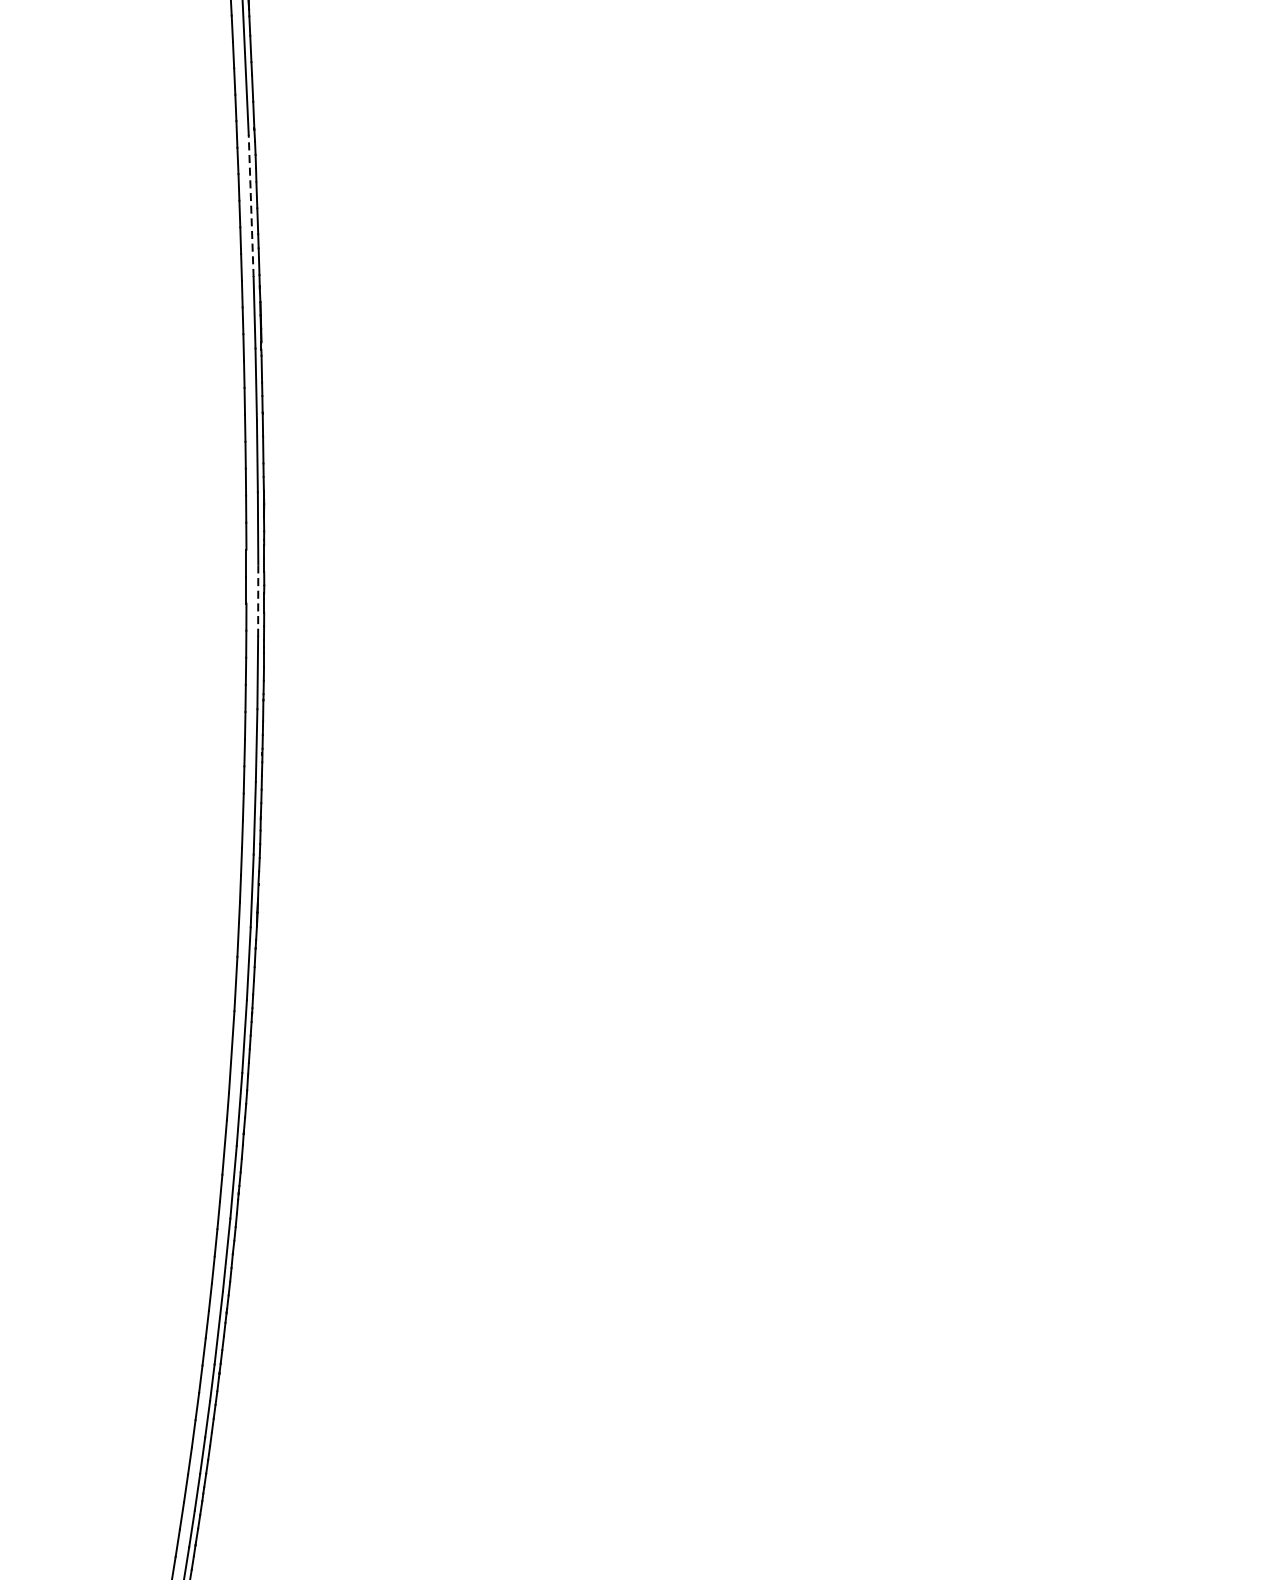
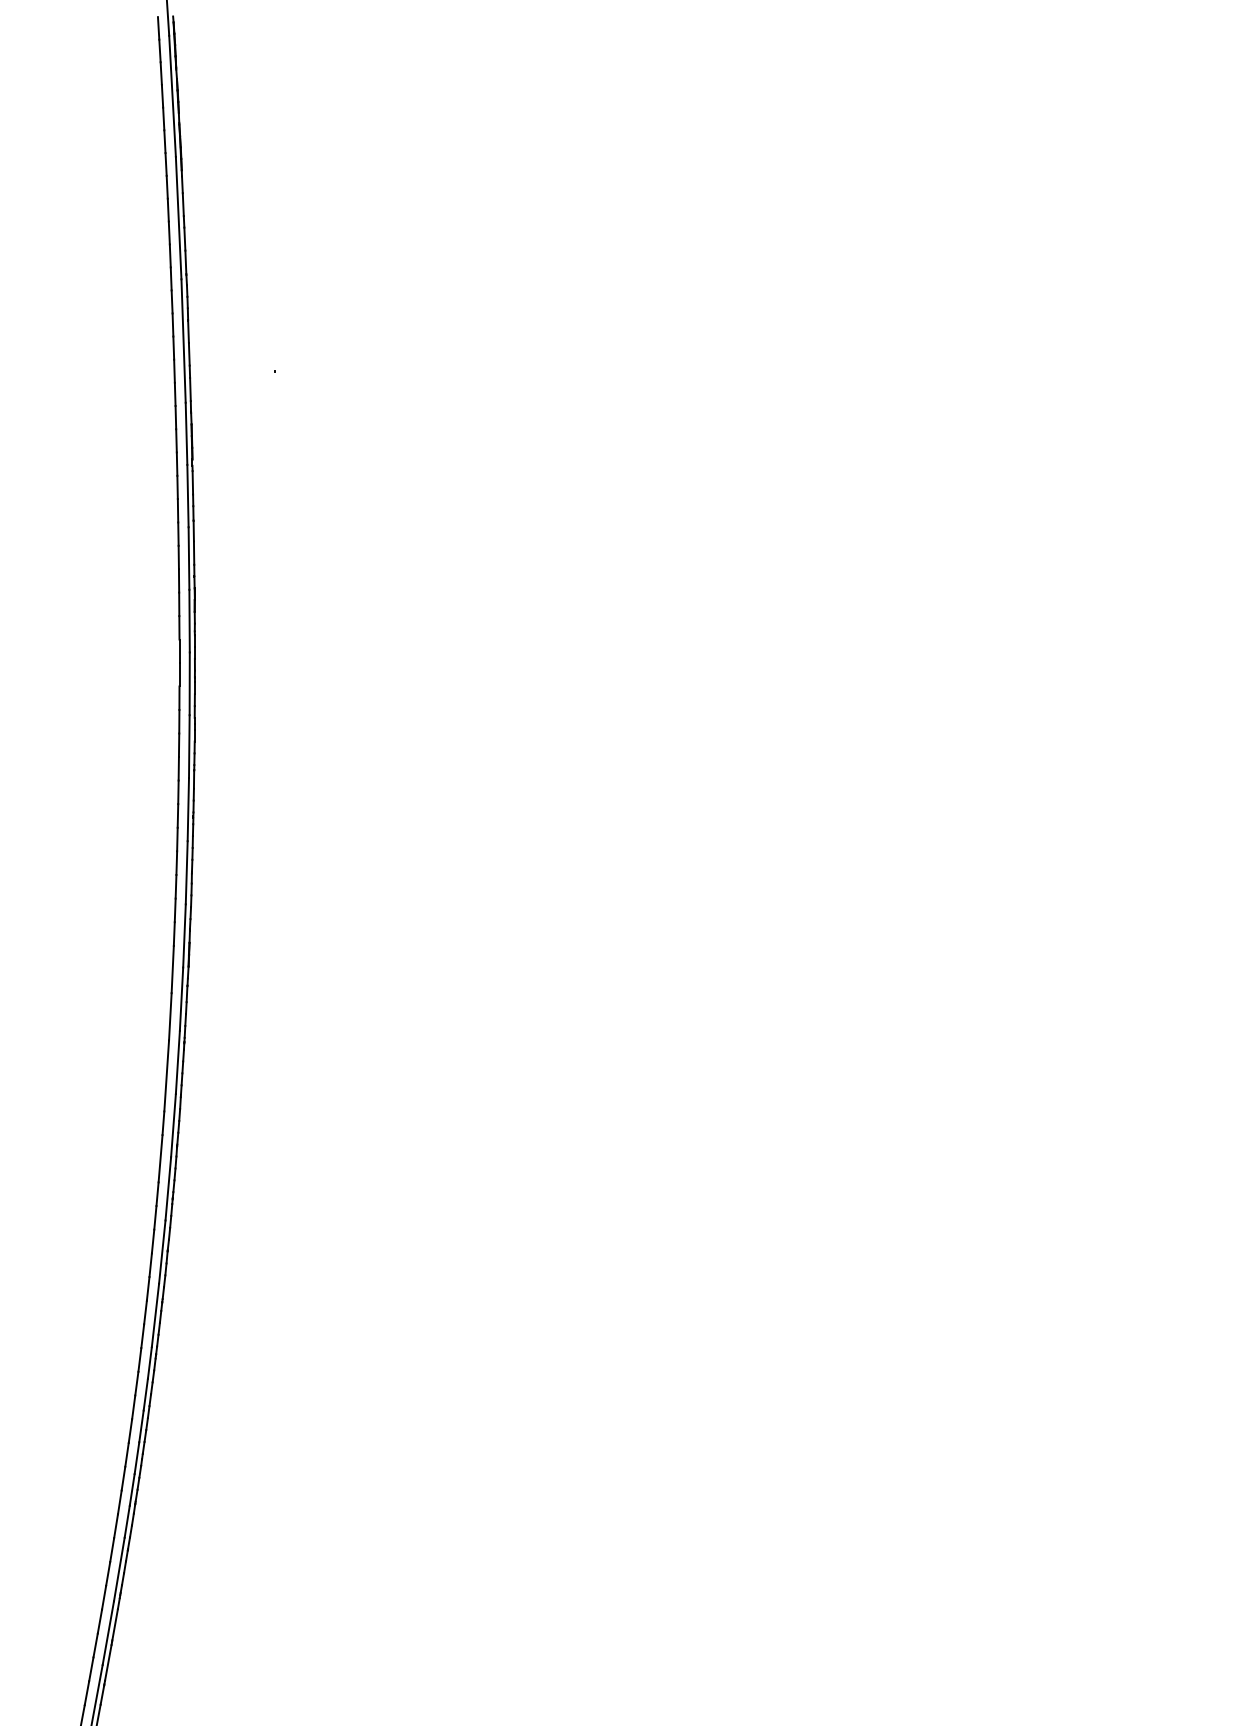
line: (251, 206) -> (183, 341), dashed -> solid
line: (257, 600) -> (189, 683), dashed -> solid

